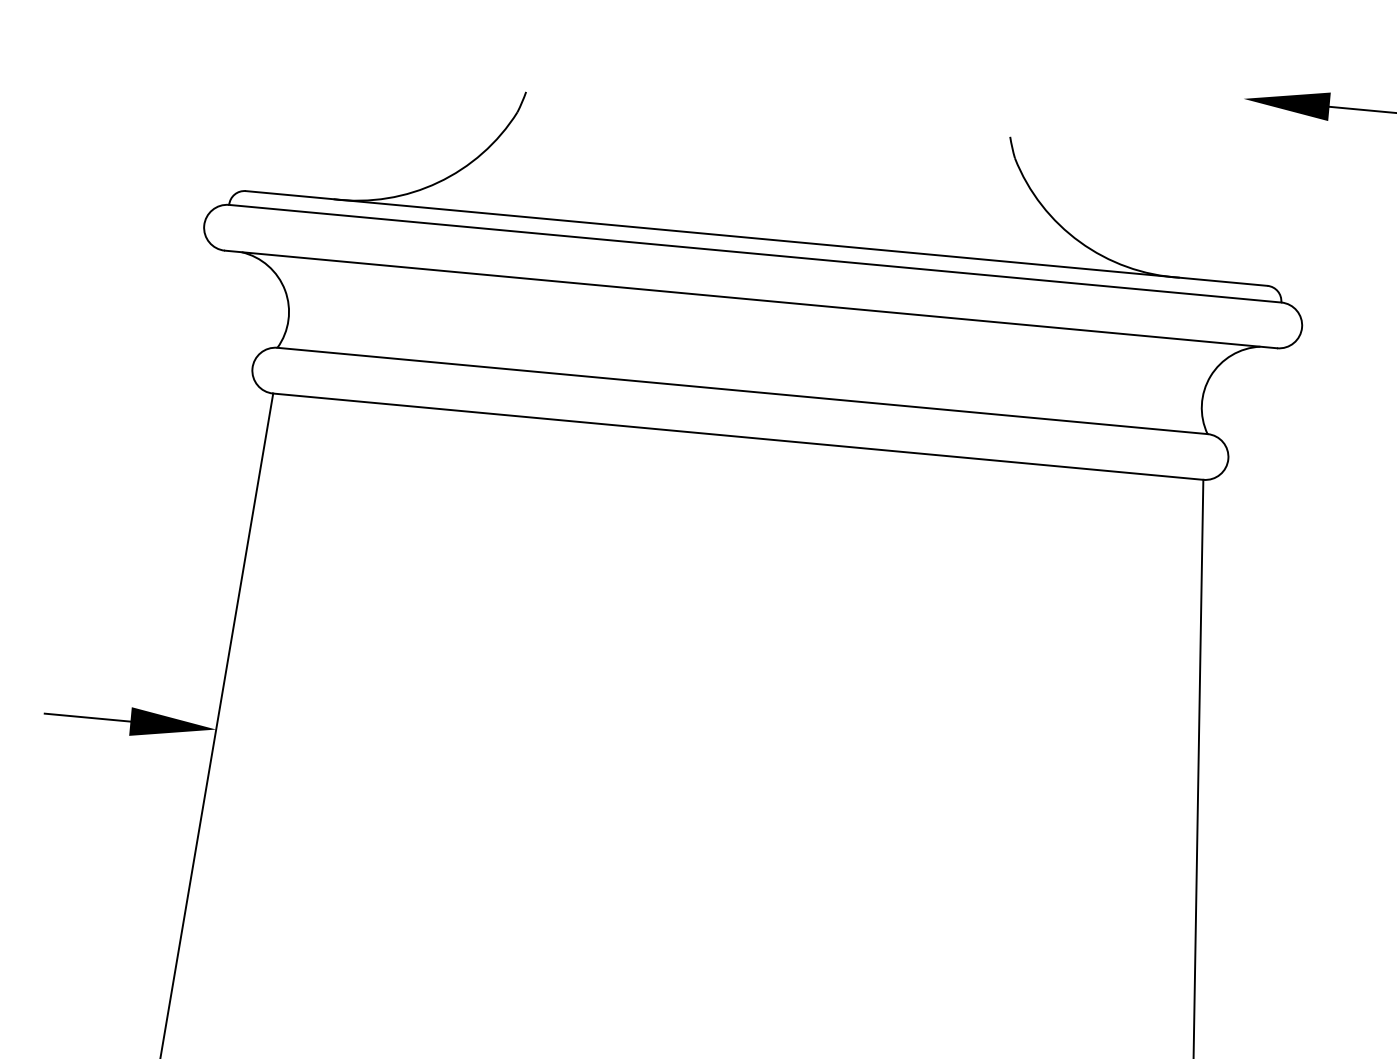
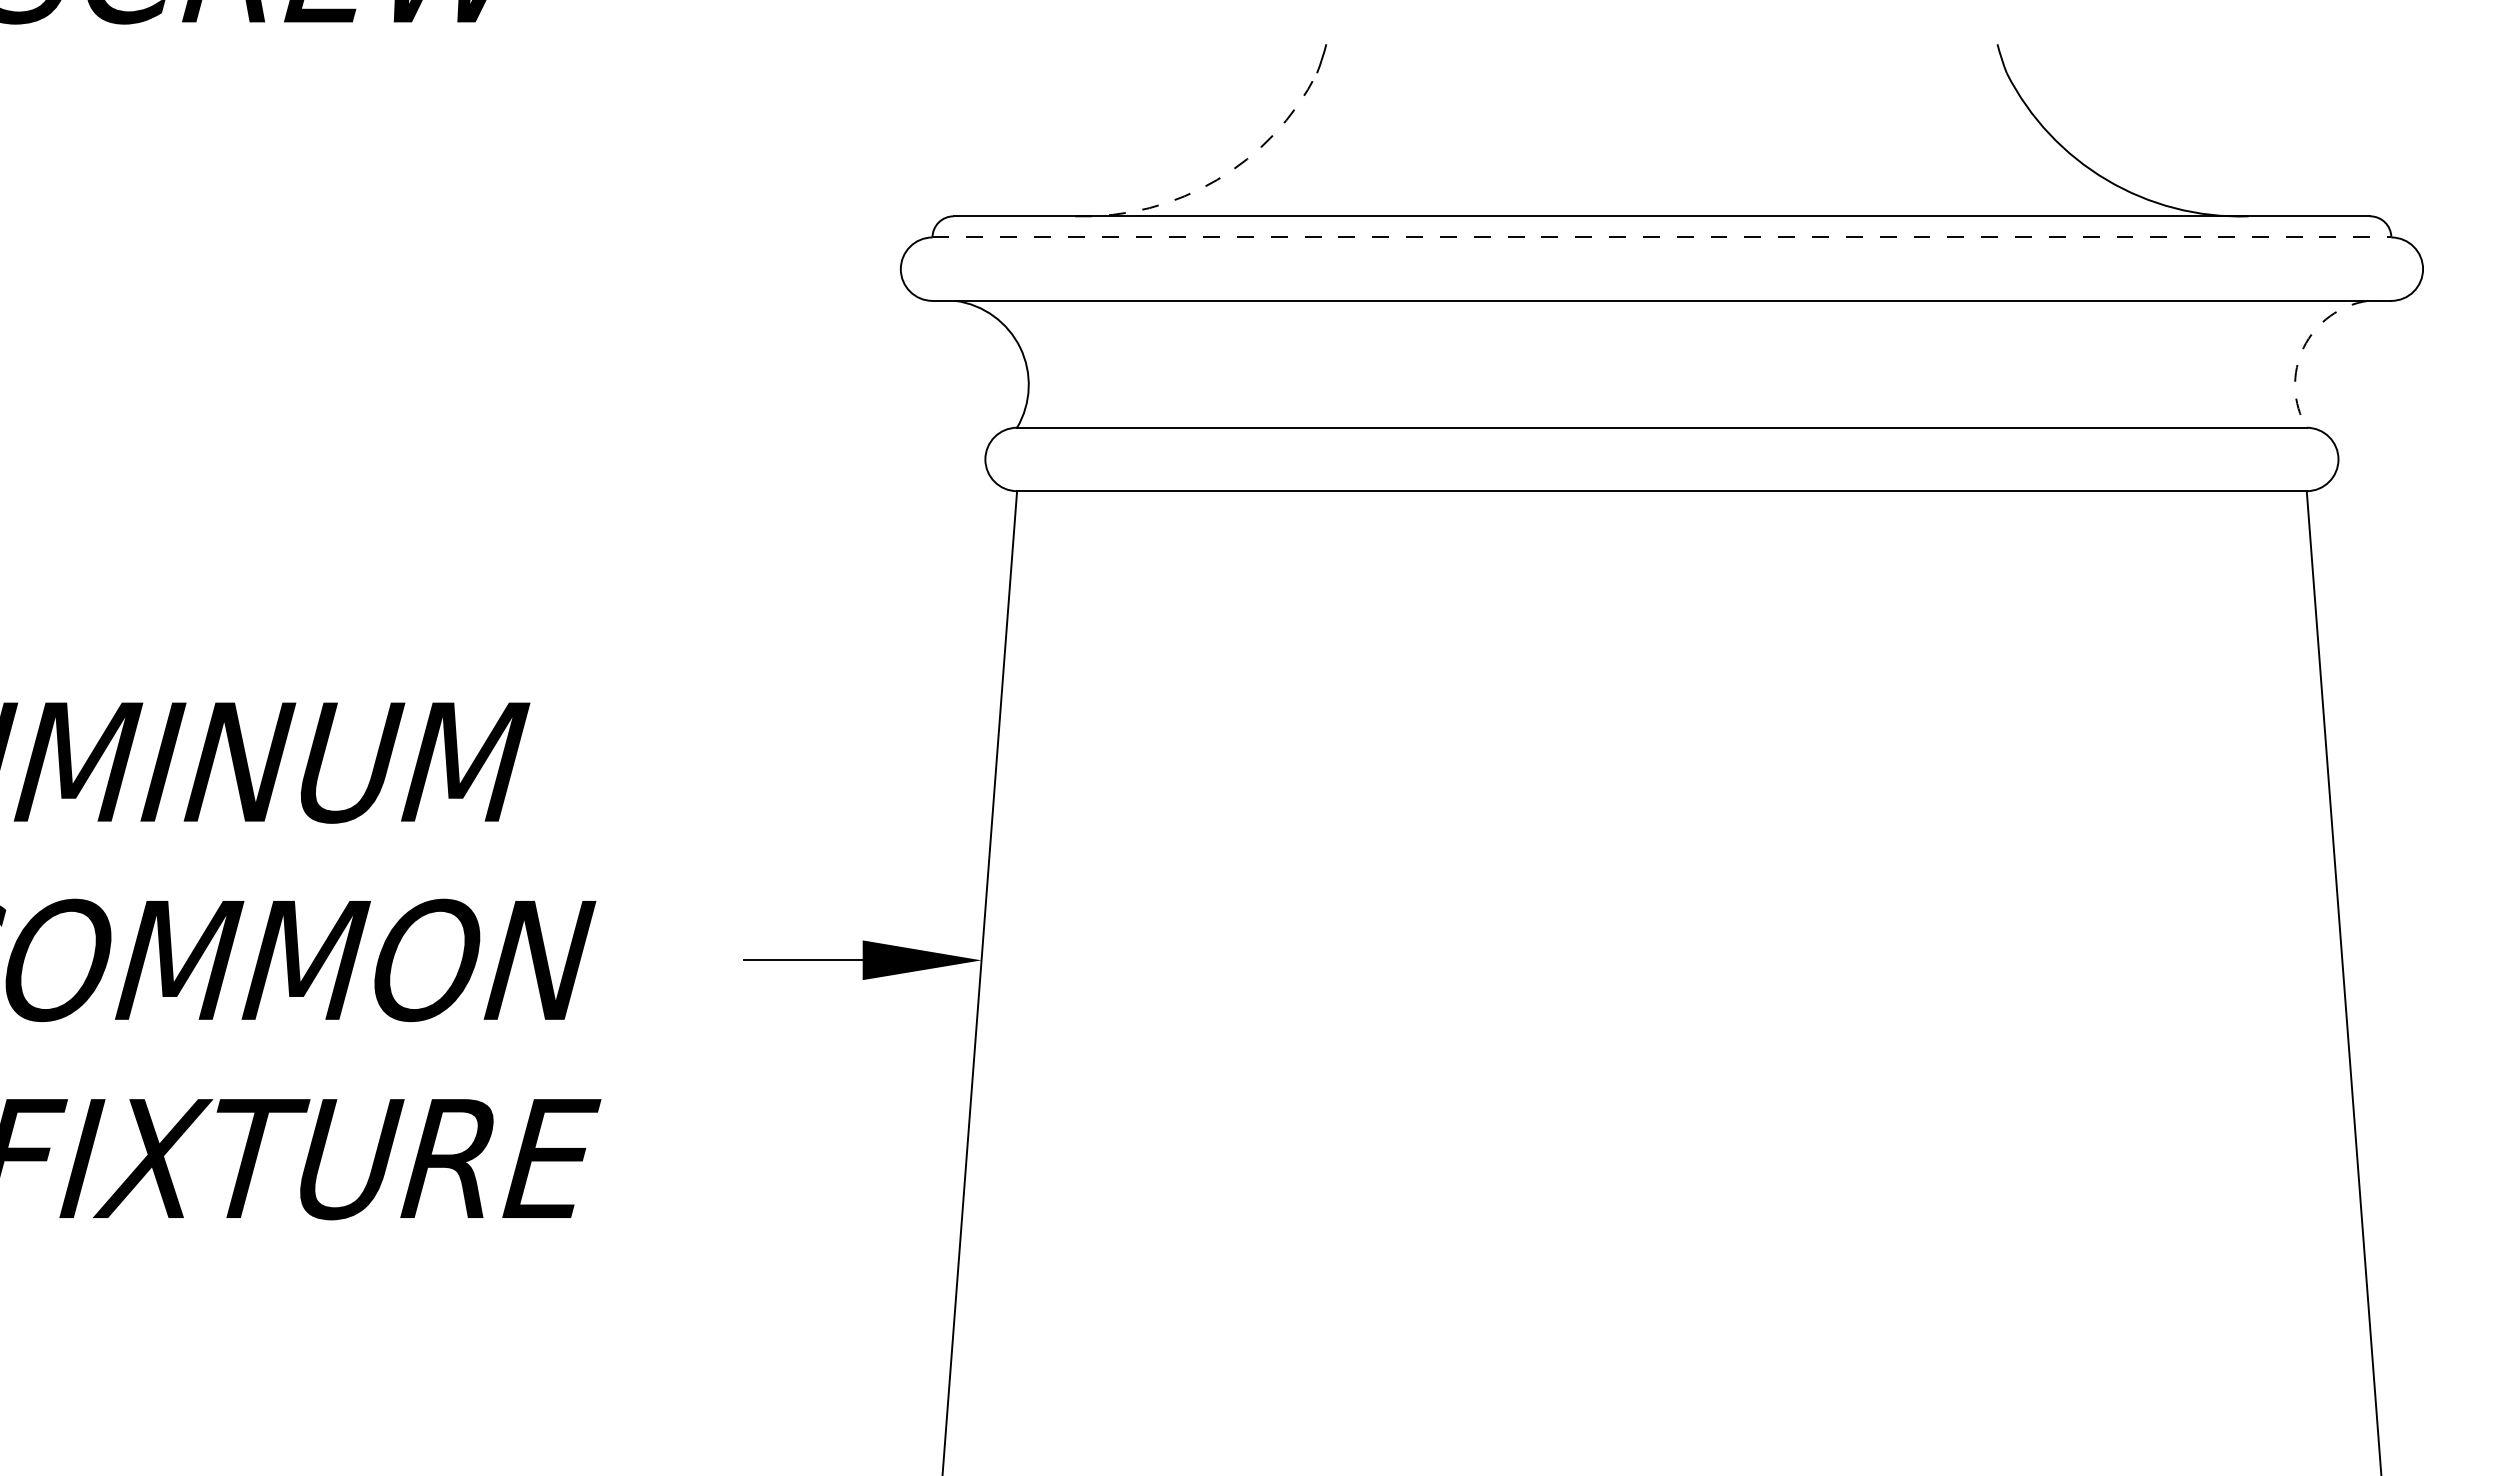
arc: (438, 182) -> (1217, 180), solid -> dashed
line: (755, 253) -> (1662, 237), solid -> dashed
arc: (1210, 376) -> (2303, 347), solid -> dashed

